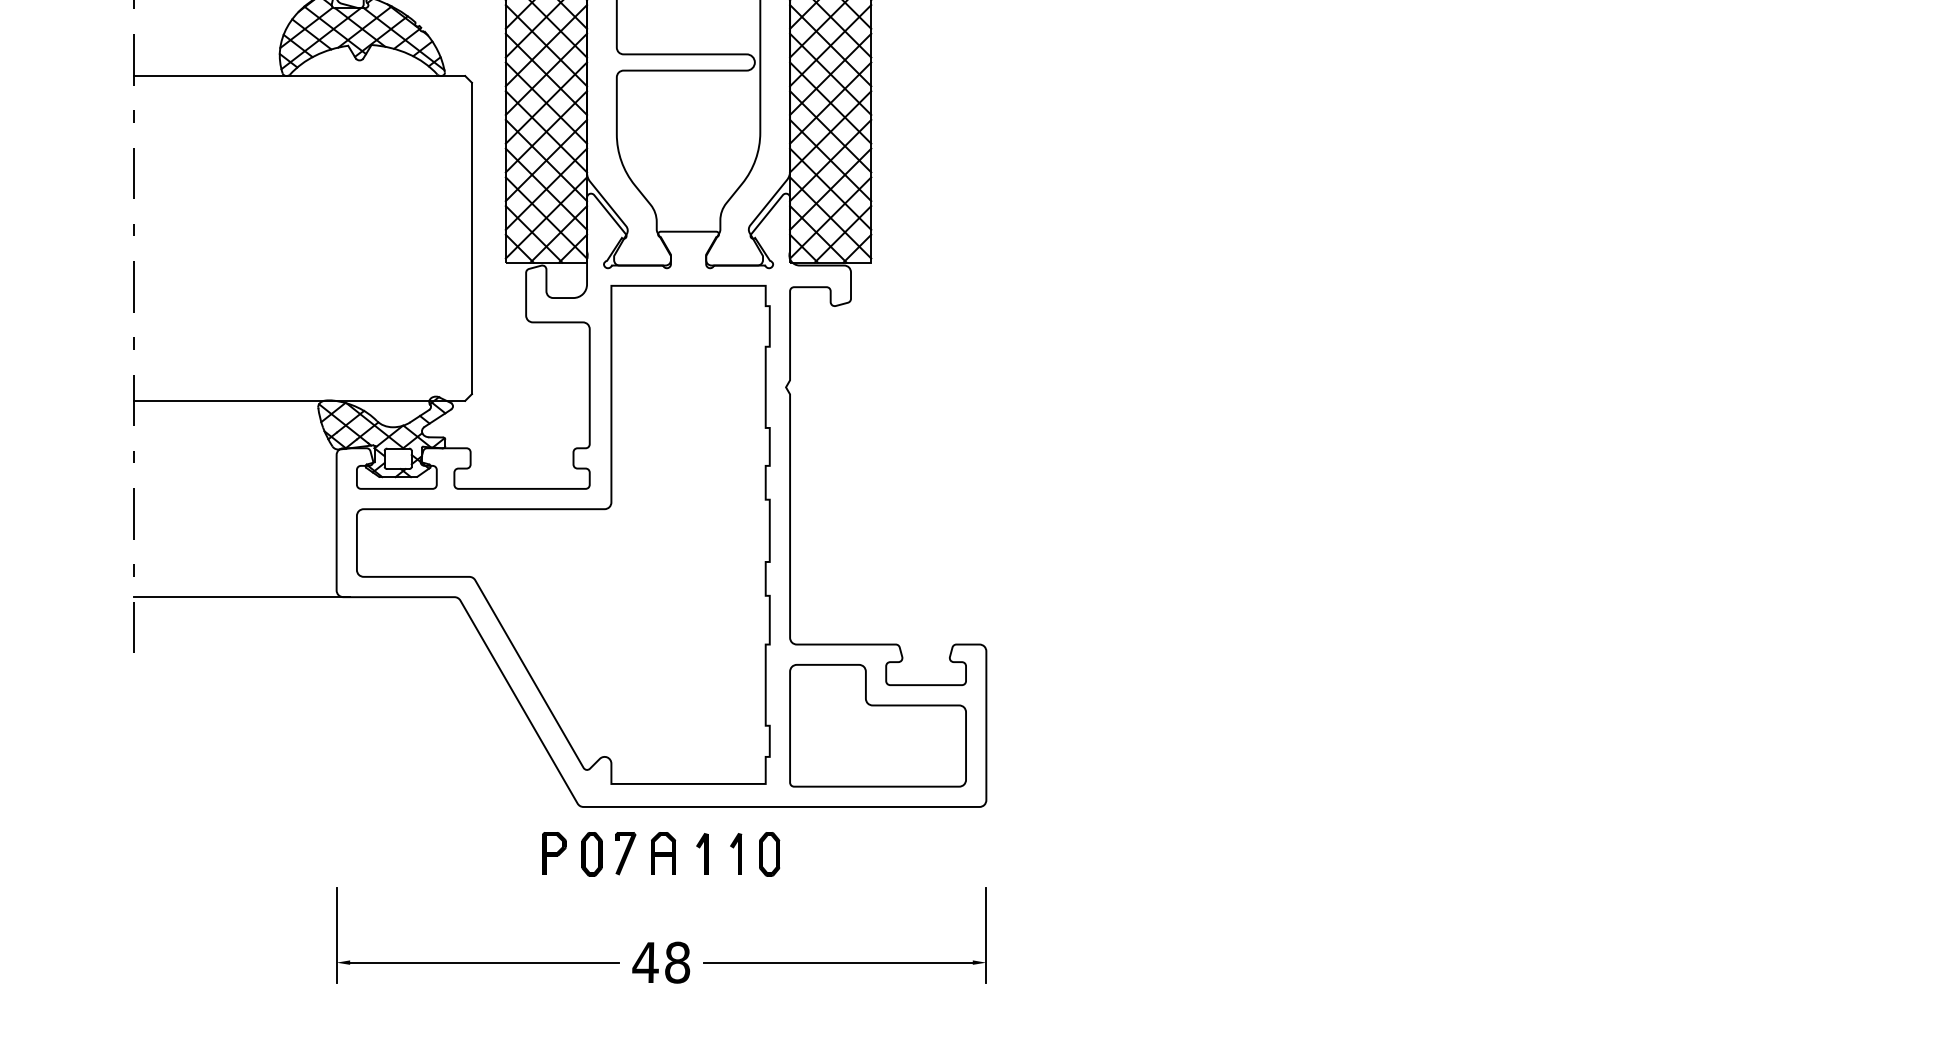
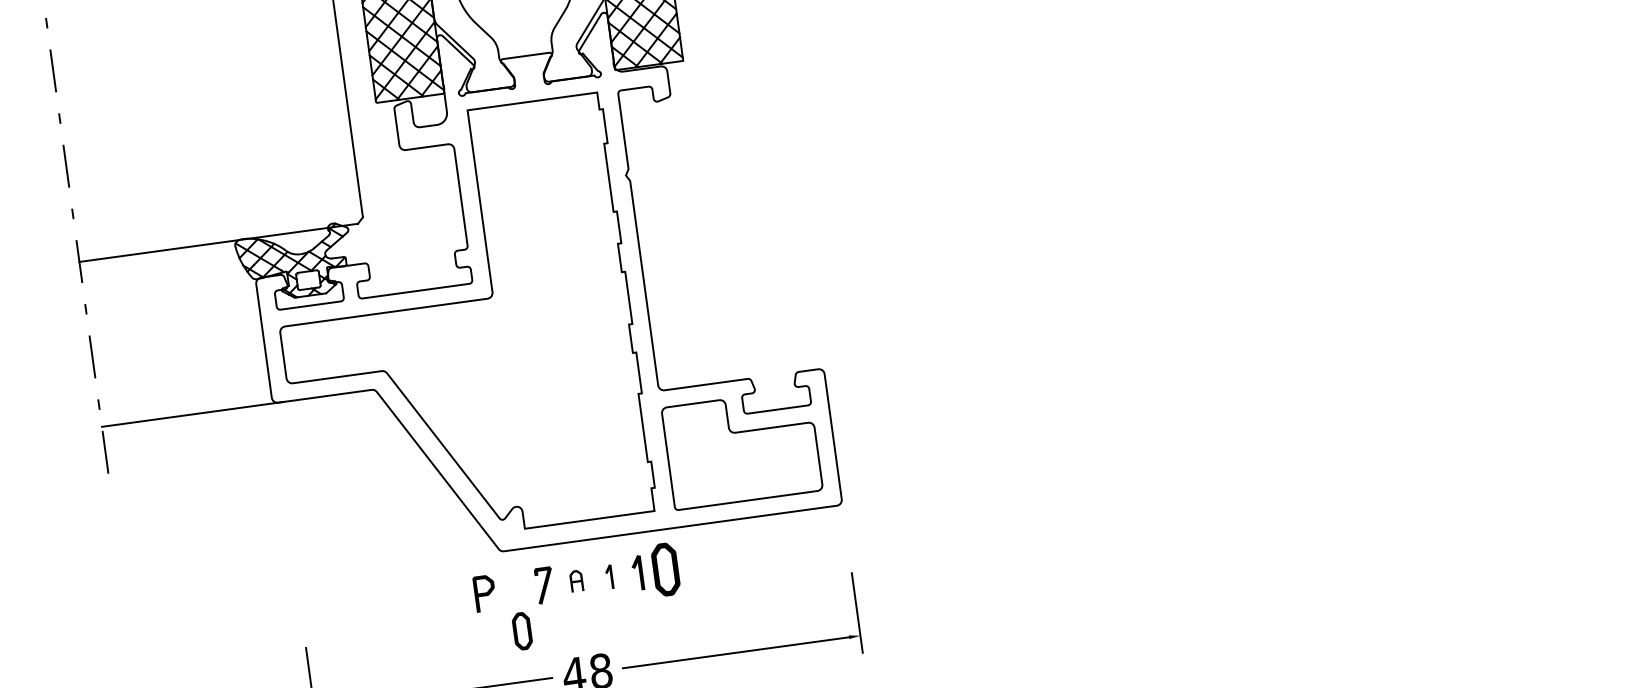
part: (663, 853) -> (576, 581), size x0.6
part: (702, 853) -> (609, 576), size x0.7
part: (591, 854) -> (521, 631), moved
part: (769, 854) -> (665, 569), size x1.4

